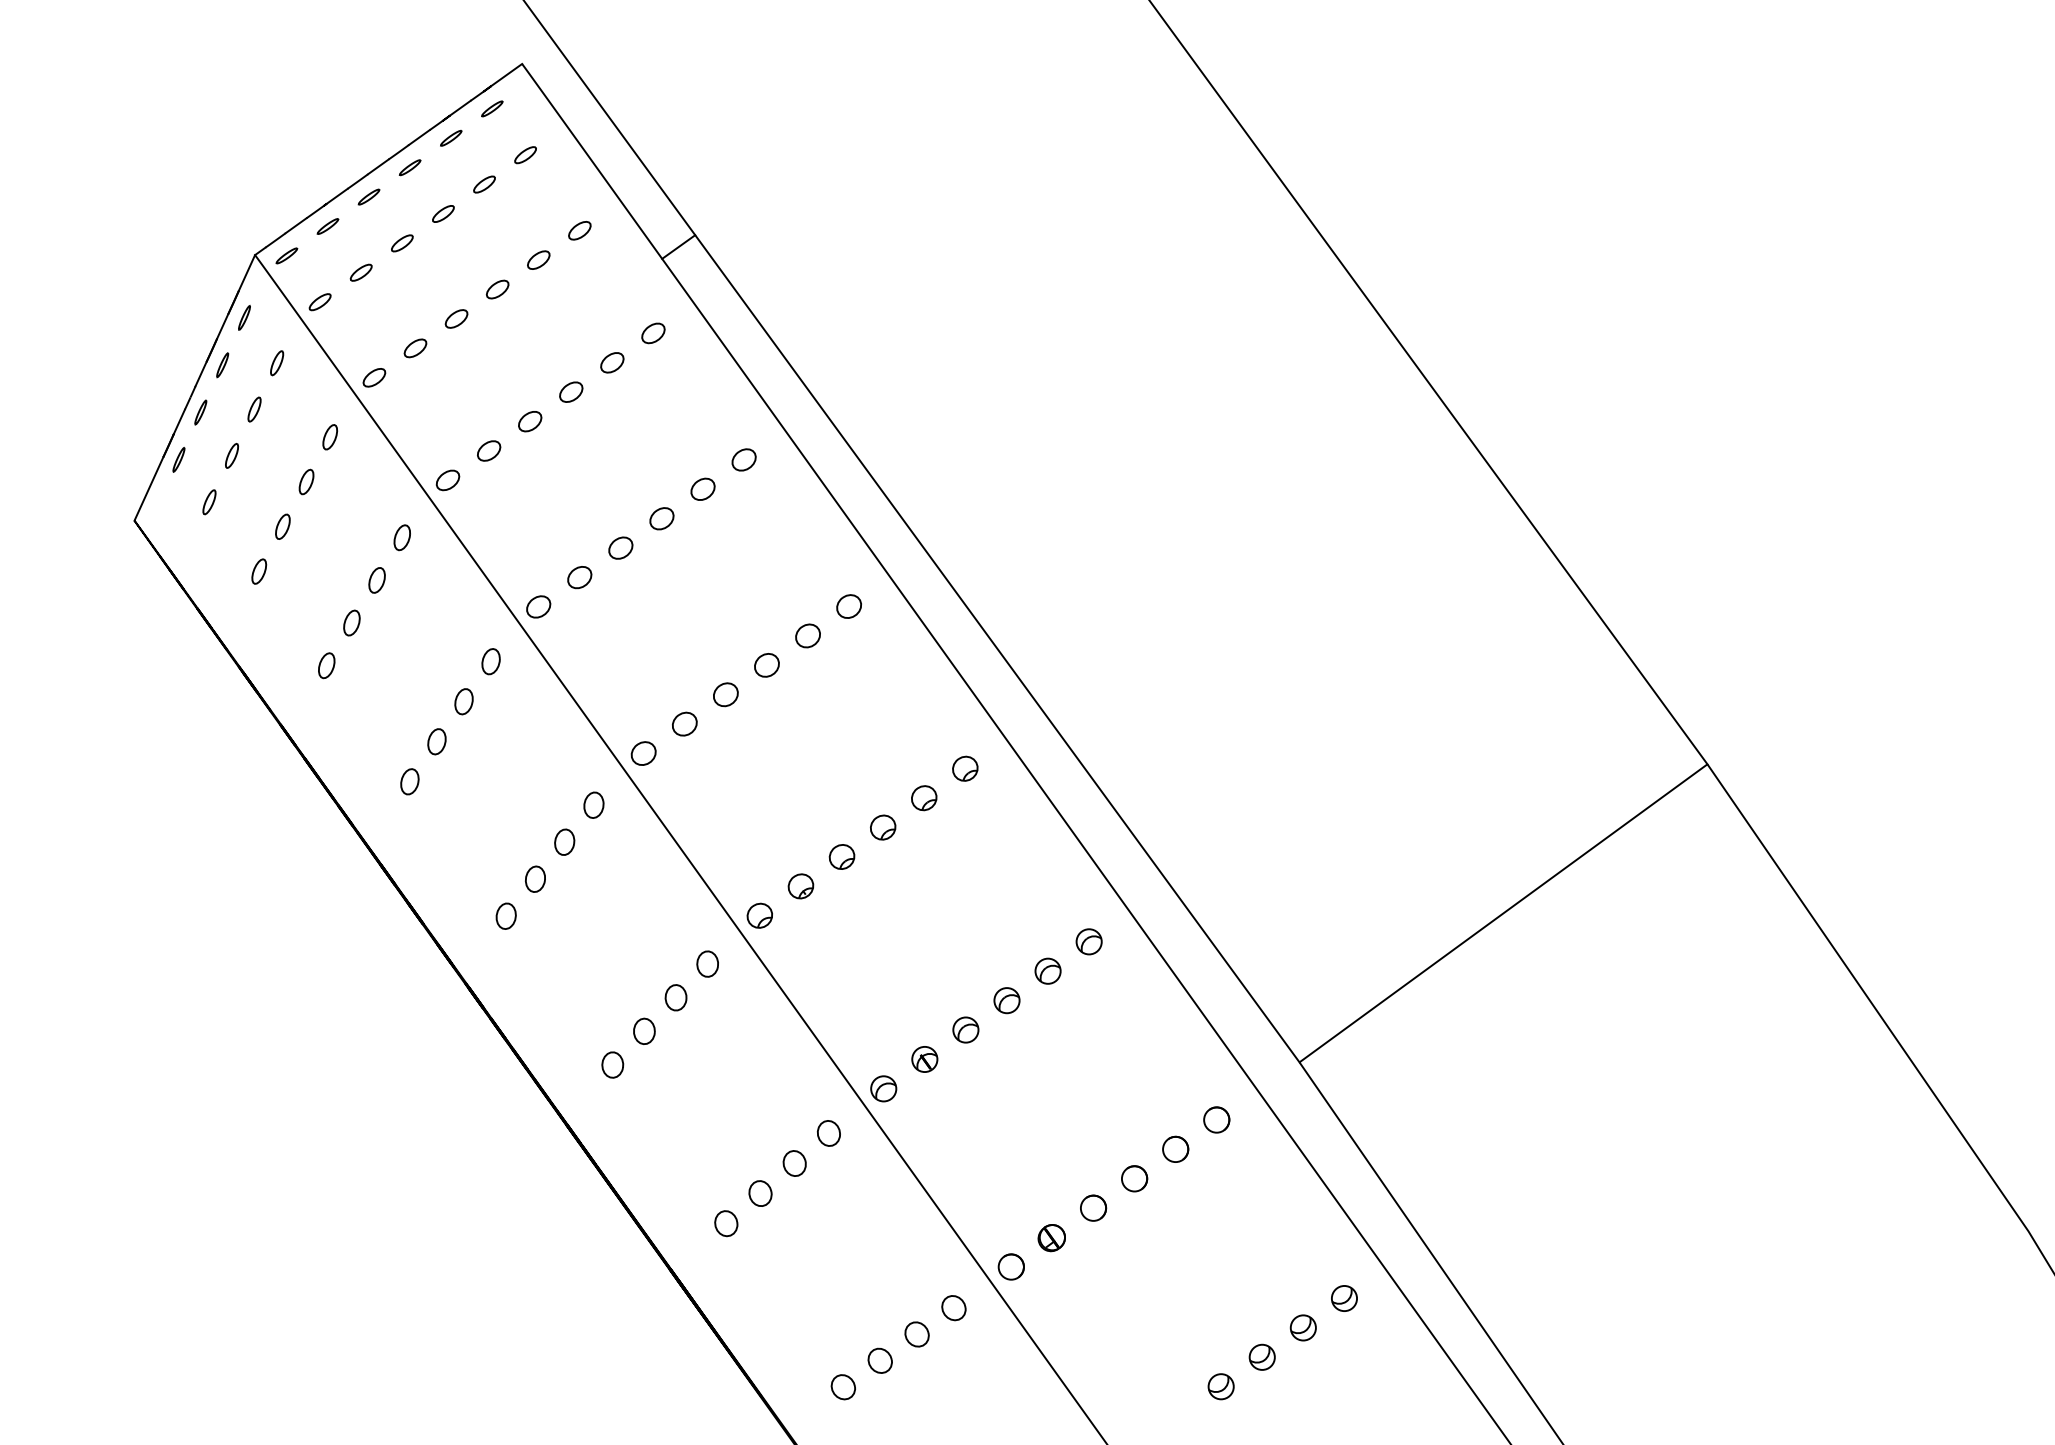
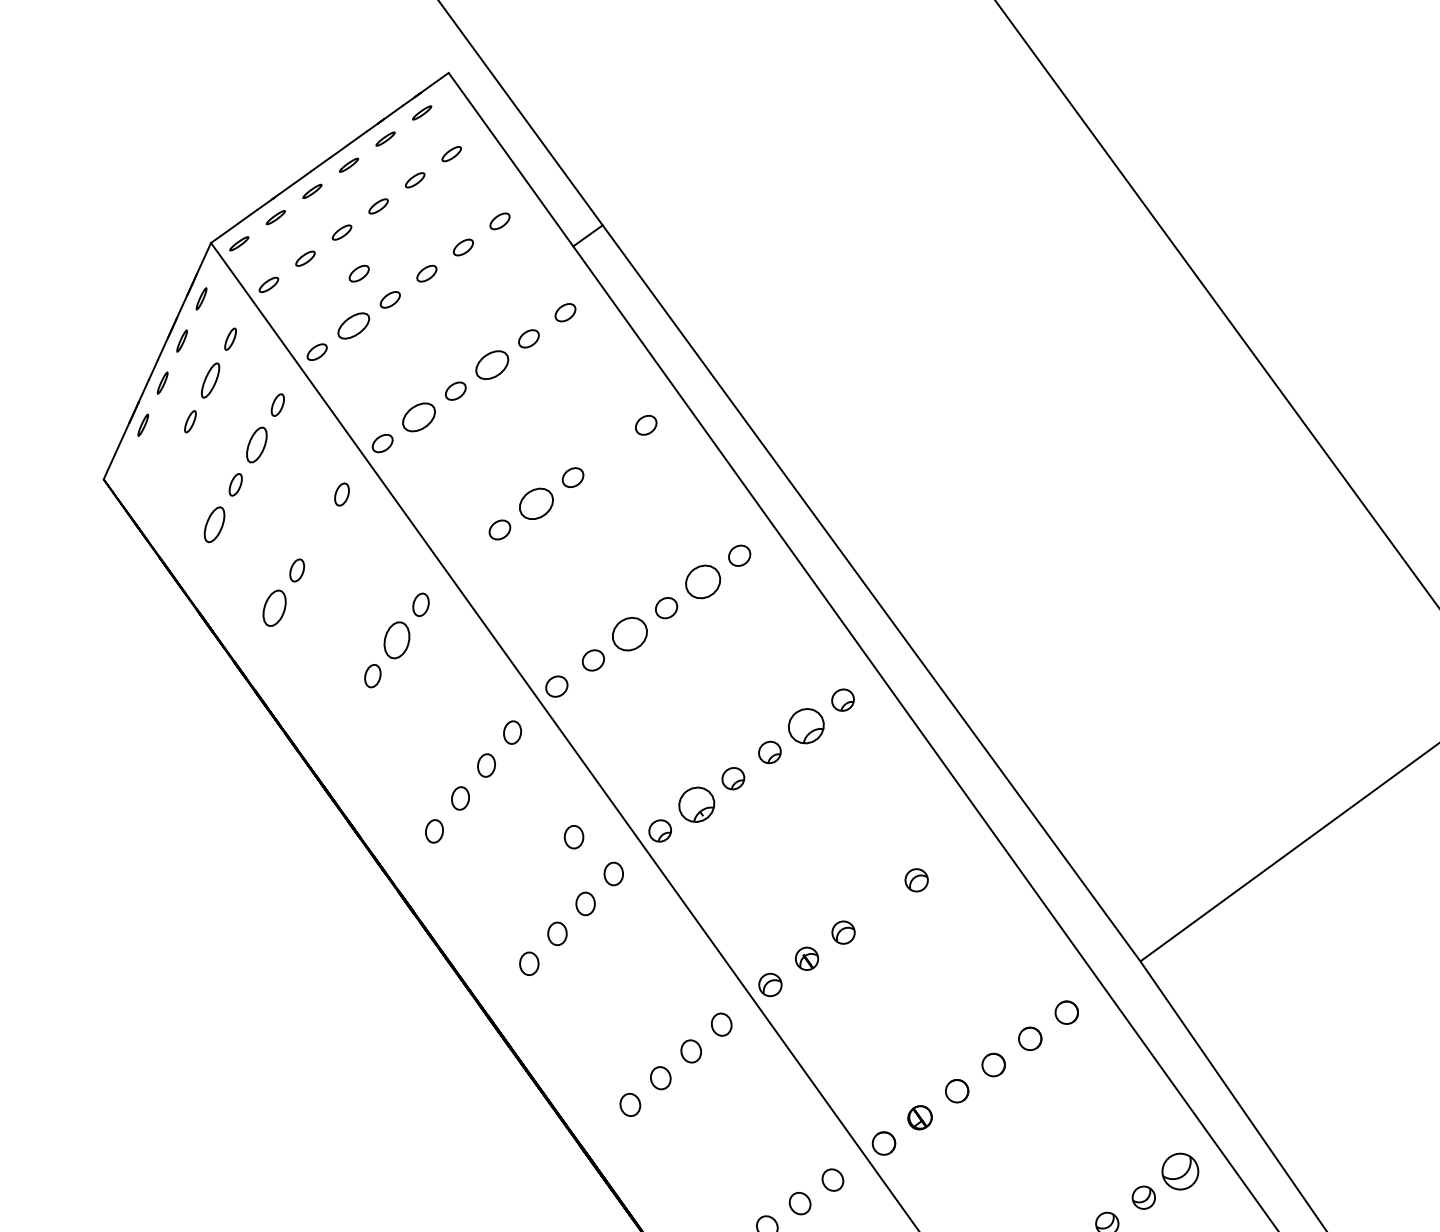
part: (421, 289) -> (359, 273), added
part: (415, 348) -> (353, 326), size x1.6
part: (571, 391) -> (492, 364), size x1.6
part: (254, 409) -> (210, 380), size x1.6
part: (489, 450) -> (419, 416), size x1.6
part: (306, 481) -> (256, 444), size x1.6
part: (702, 488) -> (609, 450), removed
part: (209, 502) -> (170, 463), removed
part: (620, 547) -> (536, 503), size x1.6
part: (259, 571) -> (214, 524), size x1.6
part: (376, 580) -> (319, 532), removed
part: (538, 606) -> (463, 555), removed
part: (807, 635) -> (702, 581), size x1.6
part: (326, 665) -> (274, 608), size x1.6
part: (725, 694) -> (629, 634), size x1.6
part: (463, 701) -> (396, 640), size x1.6
part: (409, 781) -> (348, 711), removed
part: (924, 798) -> (806, 726), size x1.6
part: (800, 886) -> (696, 804), size x1.6
part: (662, 922) -> (573, 836), added
part: (1088, 941) -> (952, 853), removed
part: (1006, 1000) -> (879, 906), removed
part: (1344, 1298) -> (1180, 1171), size x1.6

